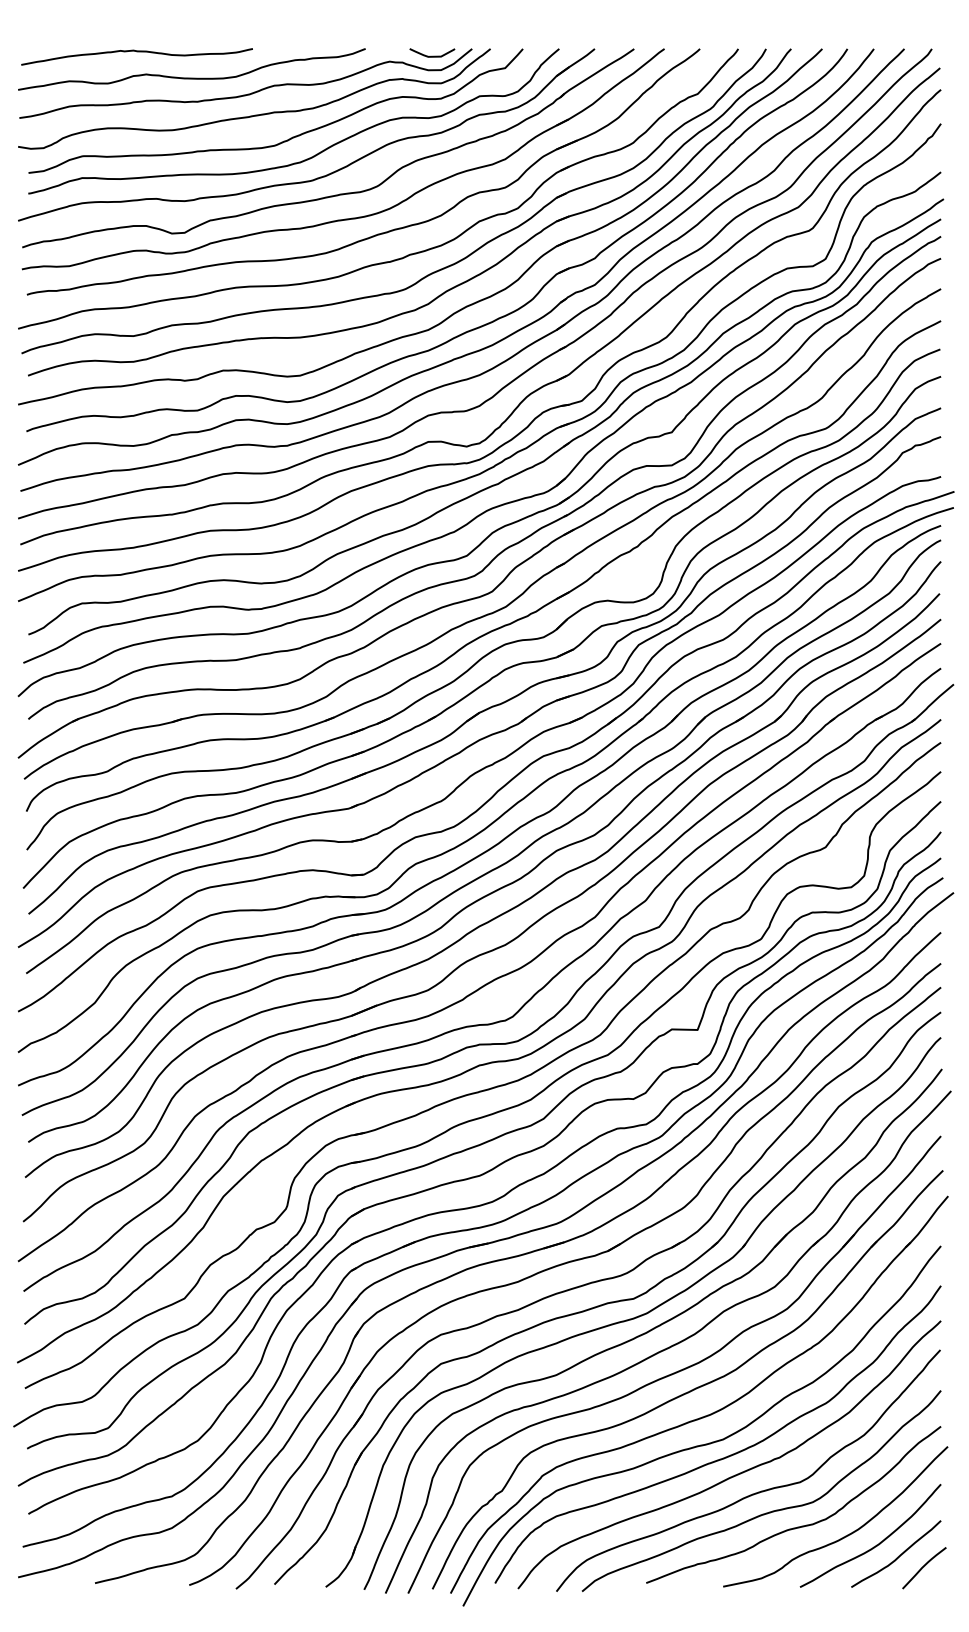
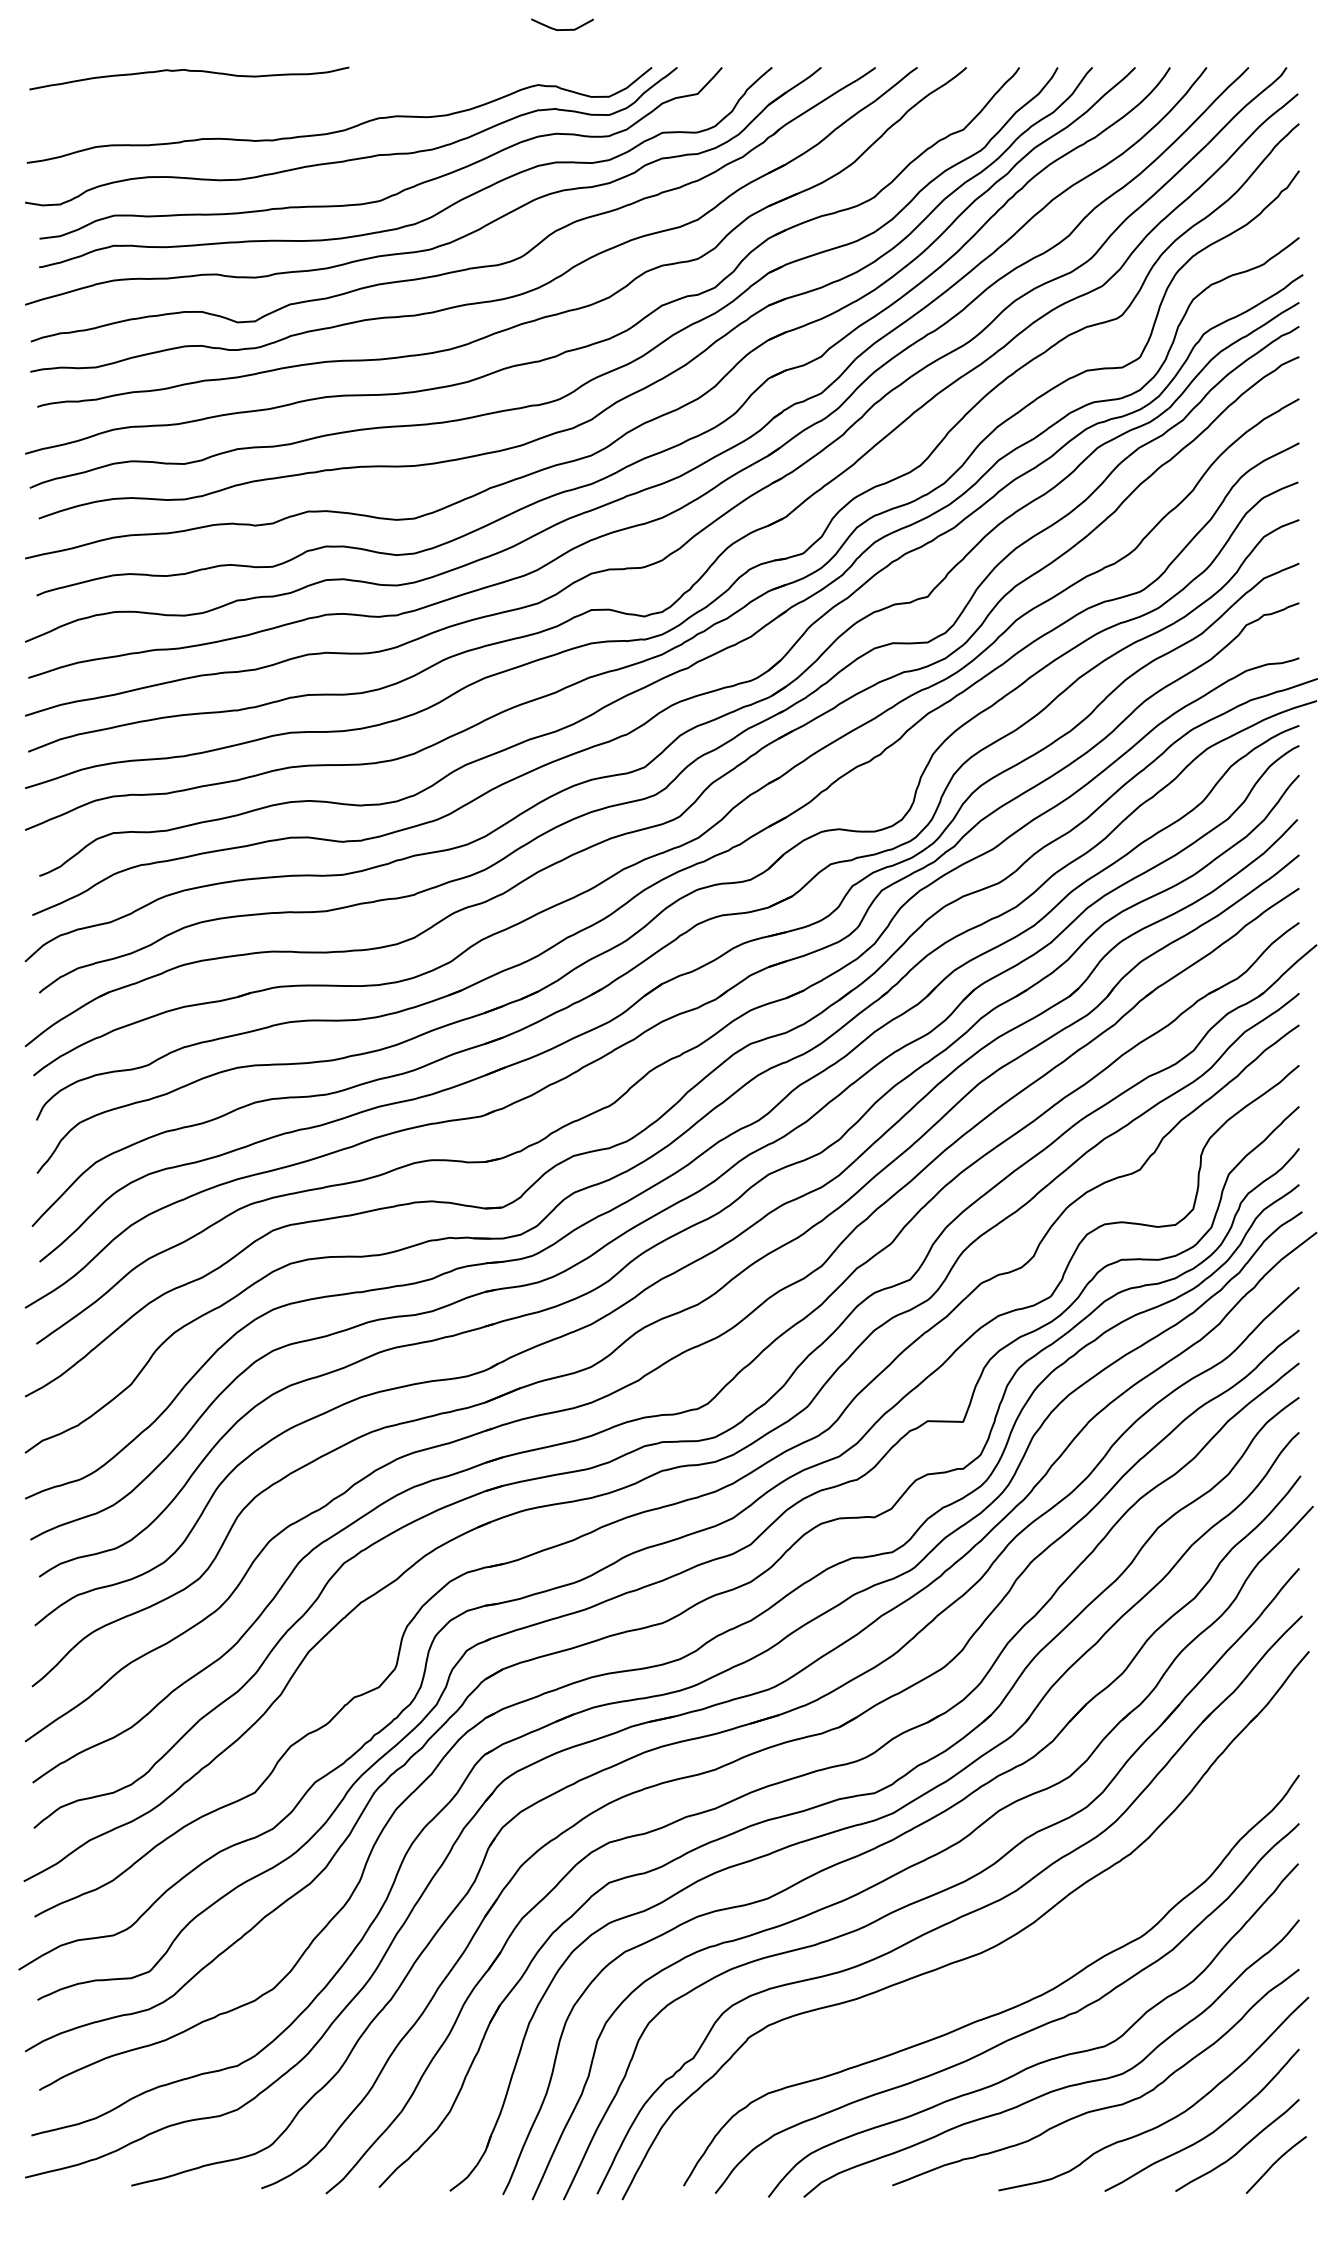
curve: (432, 55) -> (562, 28), moved
curve: (191, 77) -> (264, 106), removed
curve: (705, 1443) -> (974, 1992), removed

